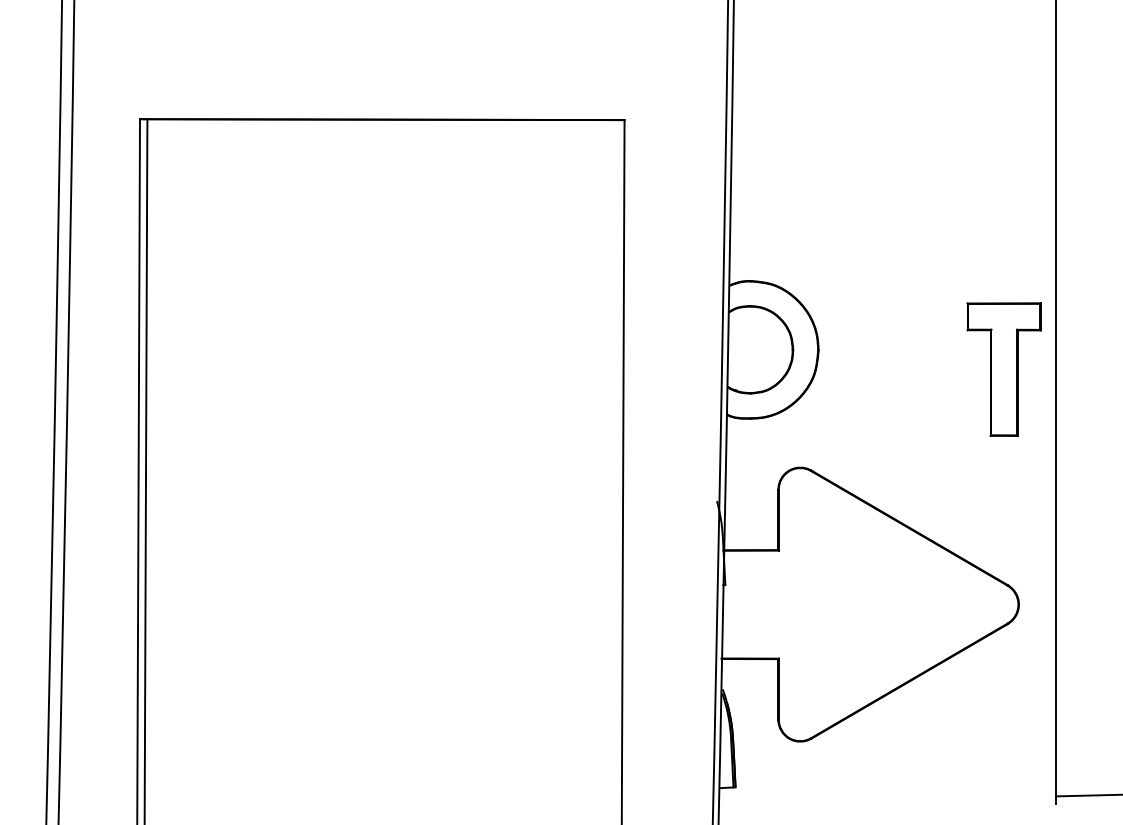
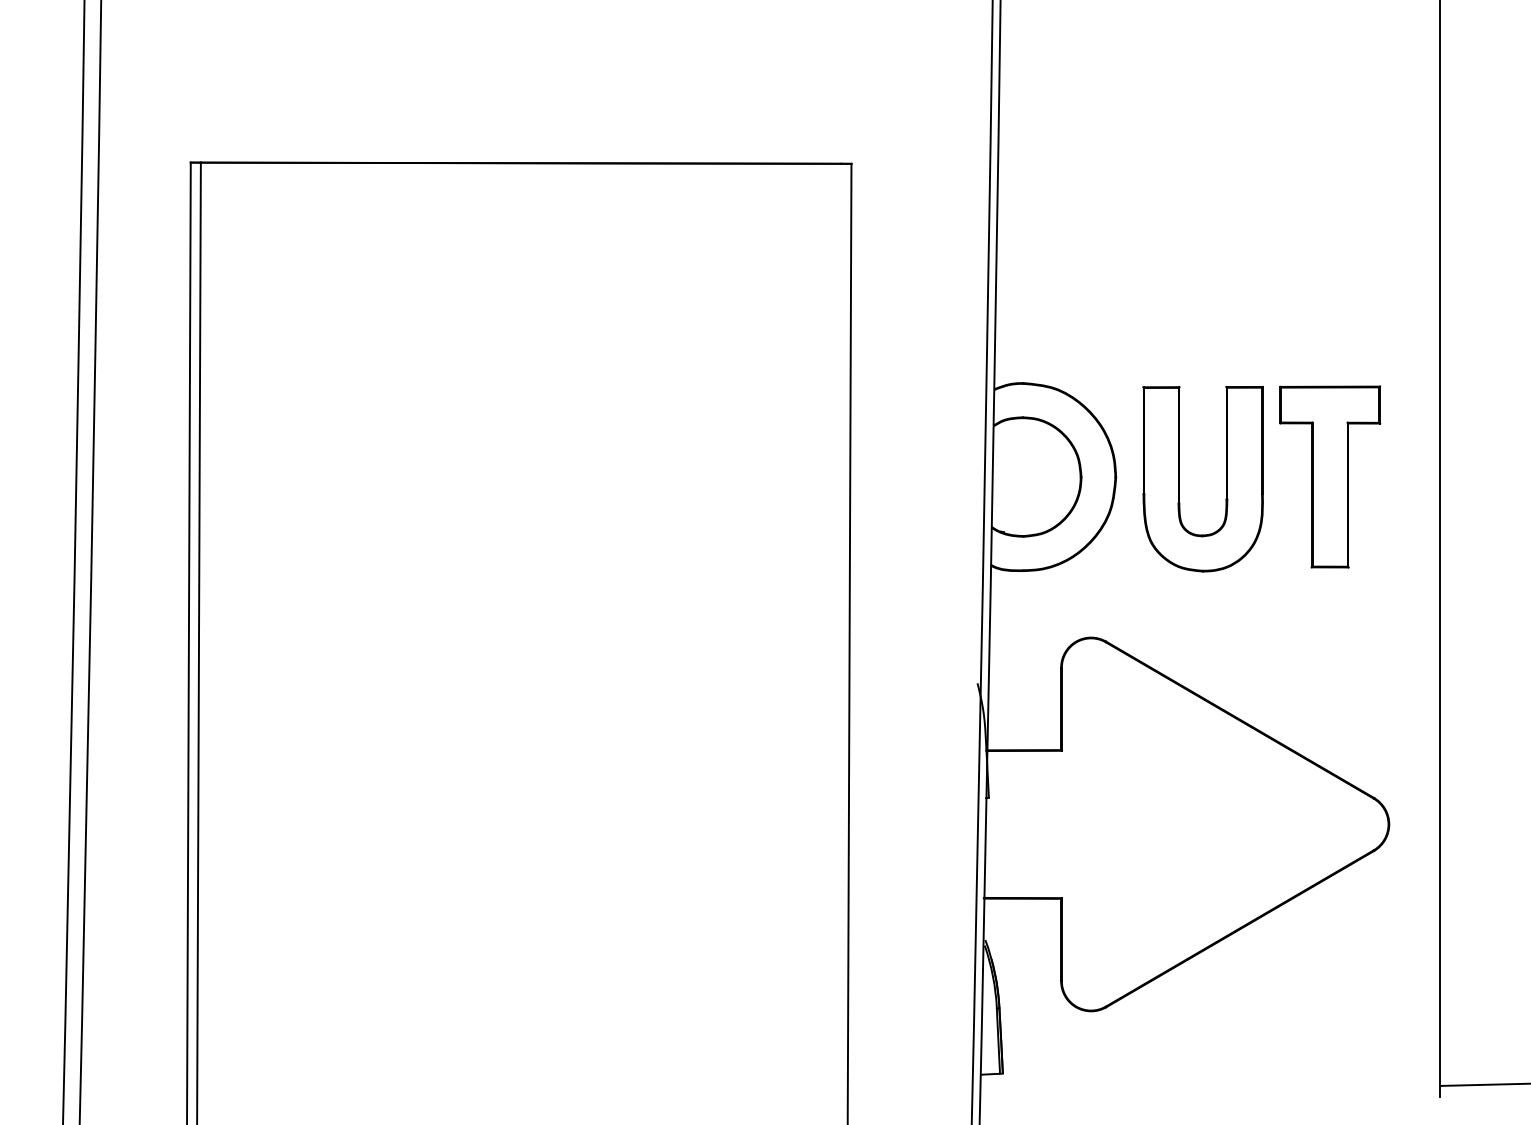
part: (865, 350) -> (1179, 478), added
part: (1004, 369) -> (1330, 476), moved

